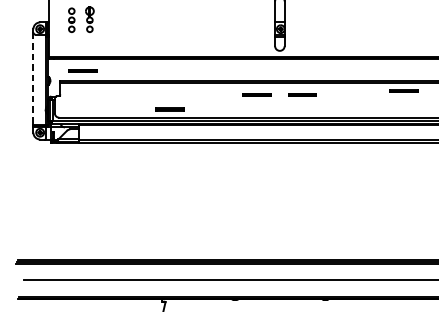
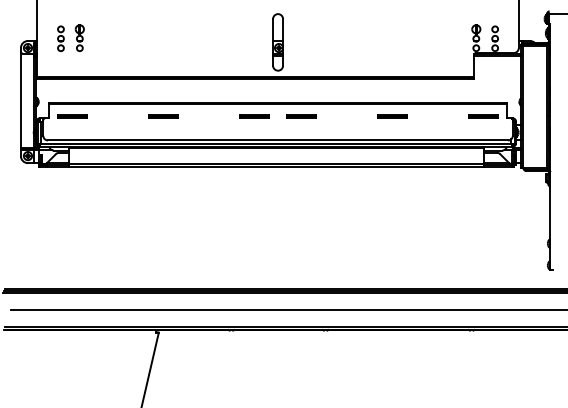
line: (82, 70) -> (72, 116), moved
line: (33, 79) -> (20, 100), dashed -> solid
line: (403, 90) -> (392, 116), moved
line: (170, 109) -> (163, 116), moved

